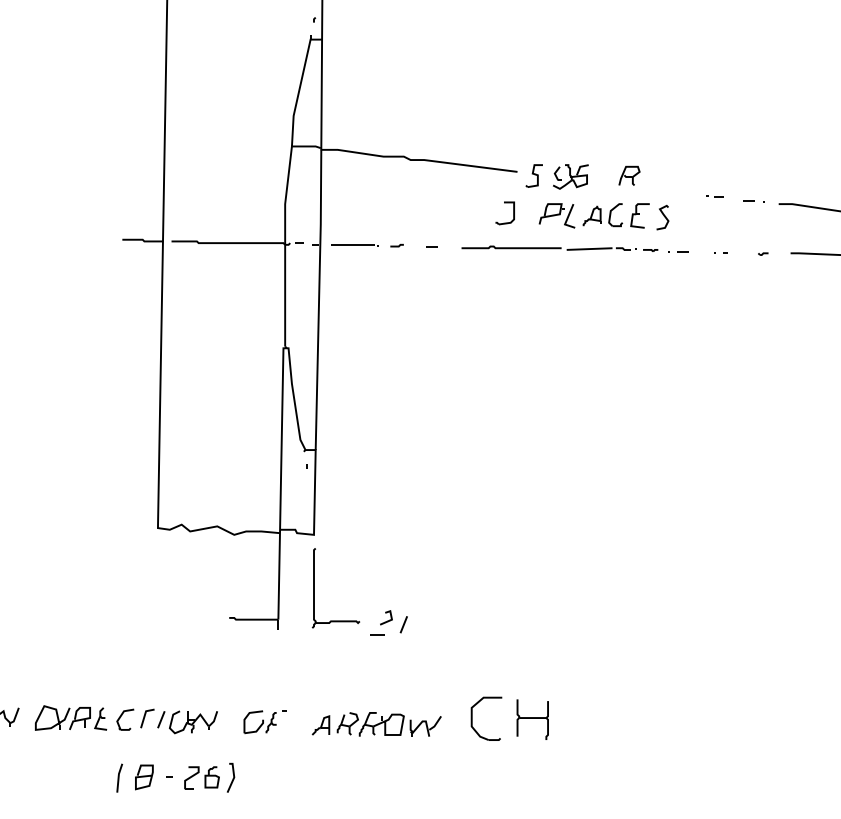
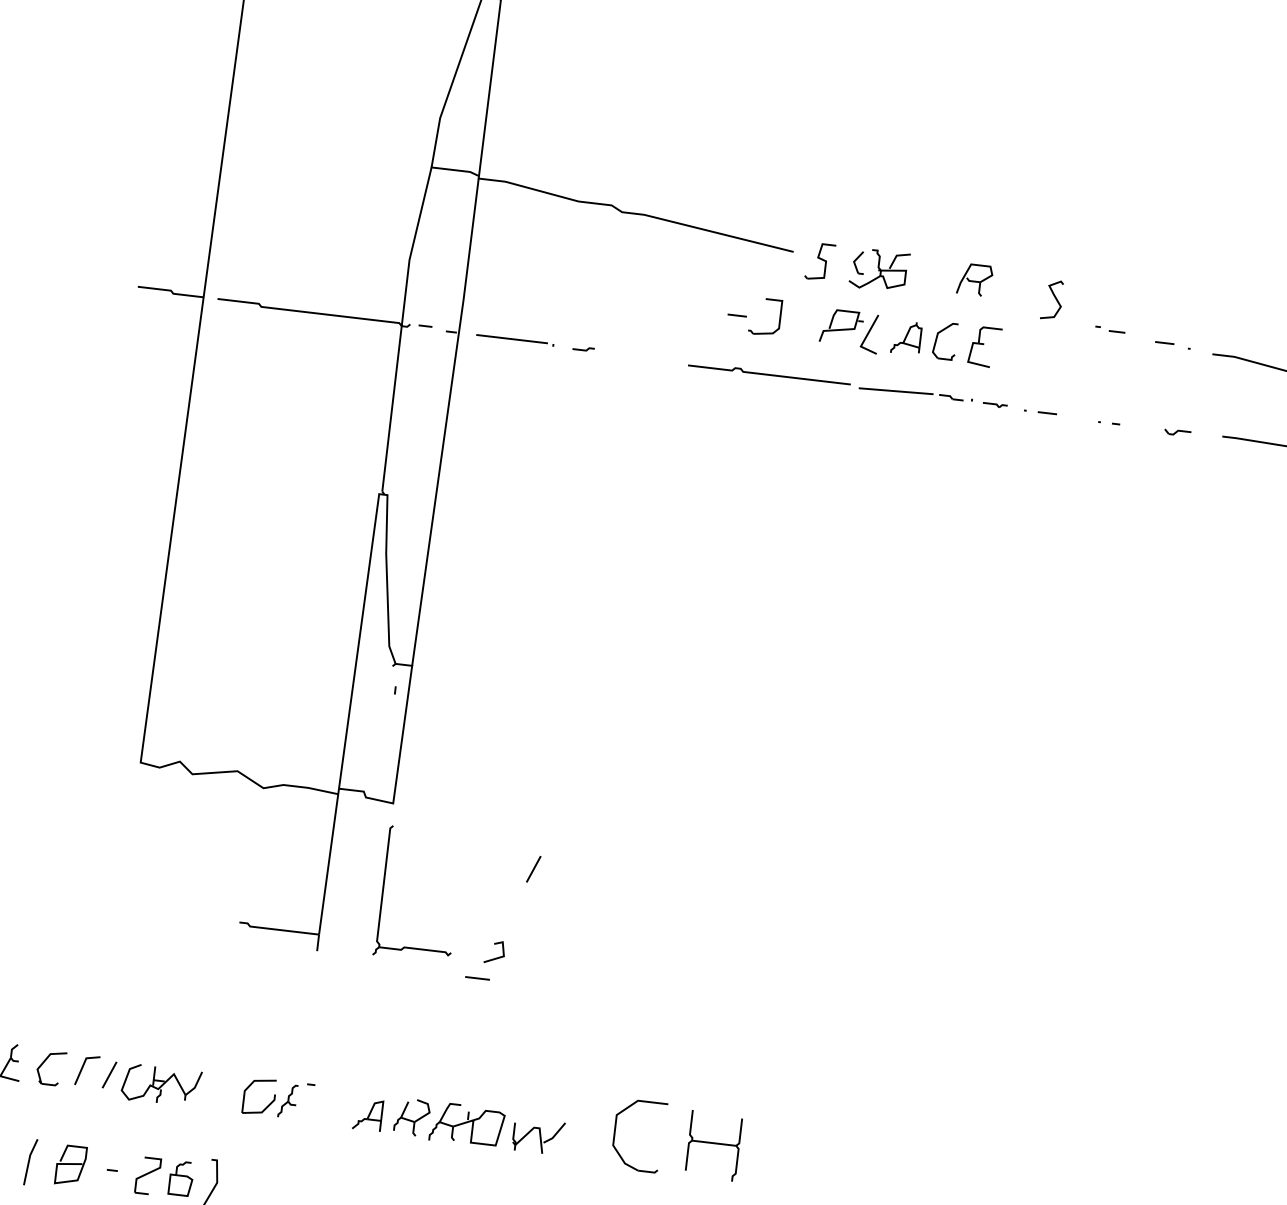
curve: (663, 216) -> (1053, 298), moved
line: (431, 246) -> (736, 315), moved
part: (763, 253) -> (1178, 431), size x1.6
line: (403, 624) -> (533, 868), moved

